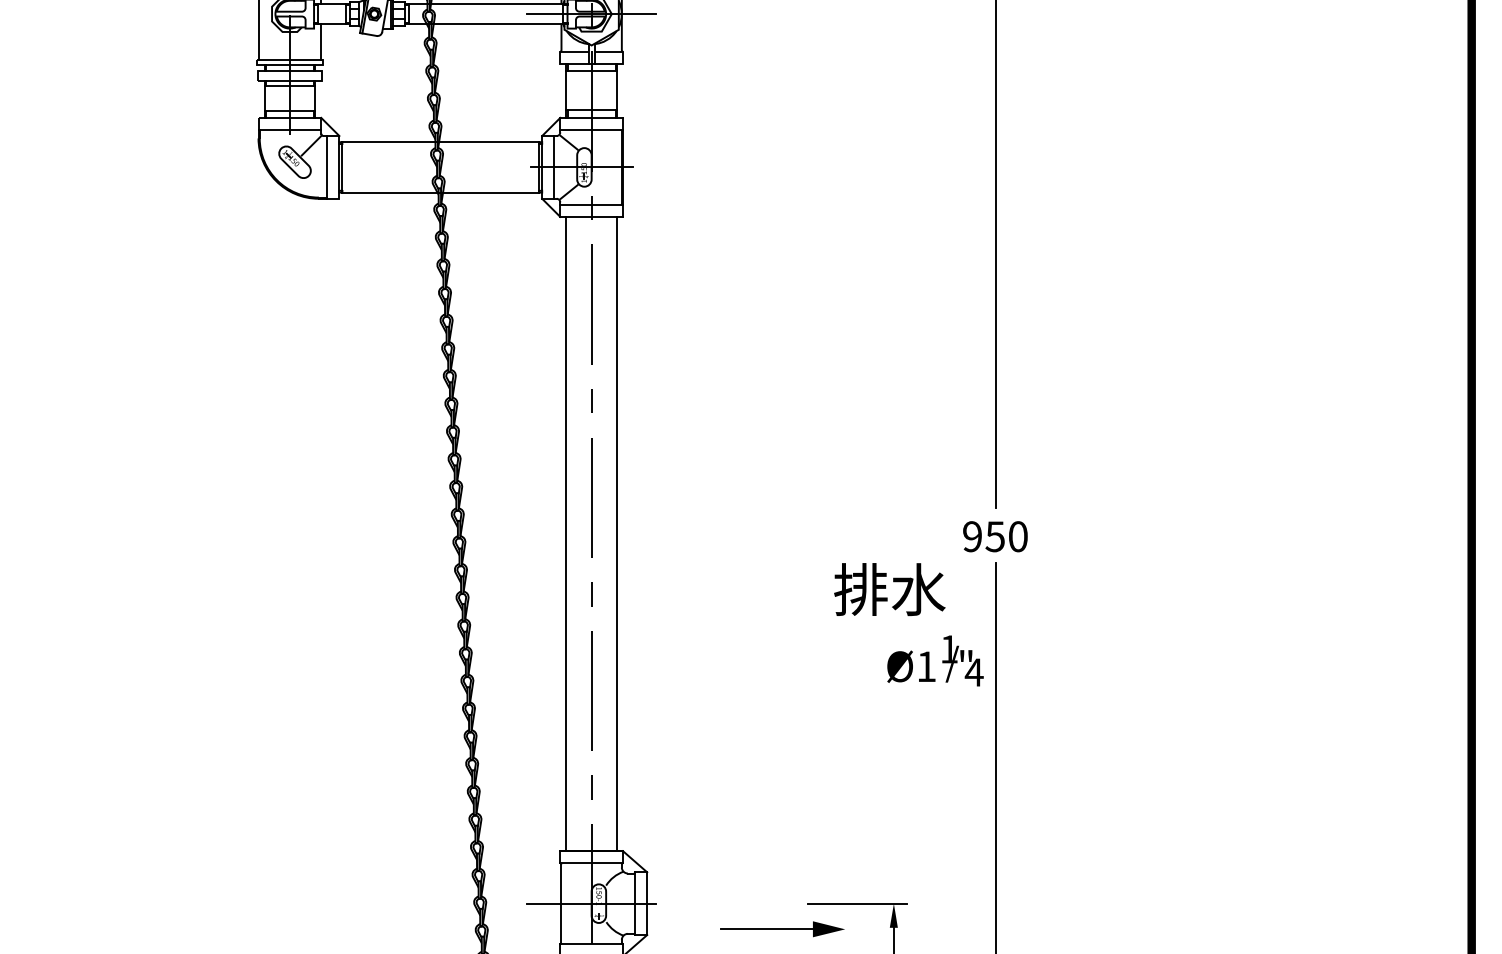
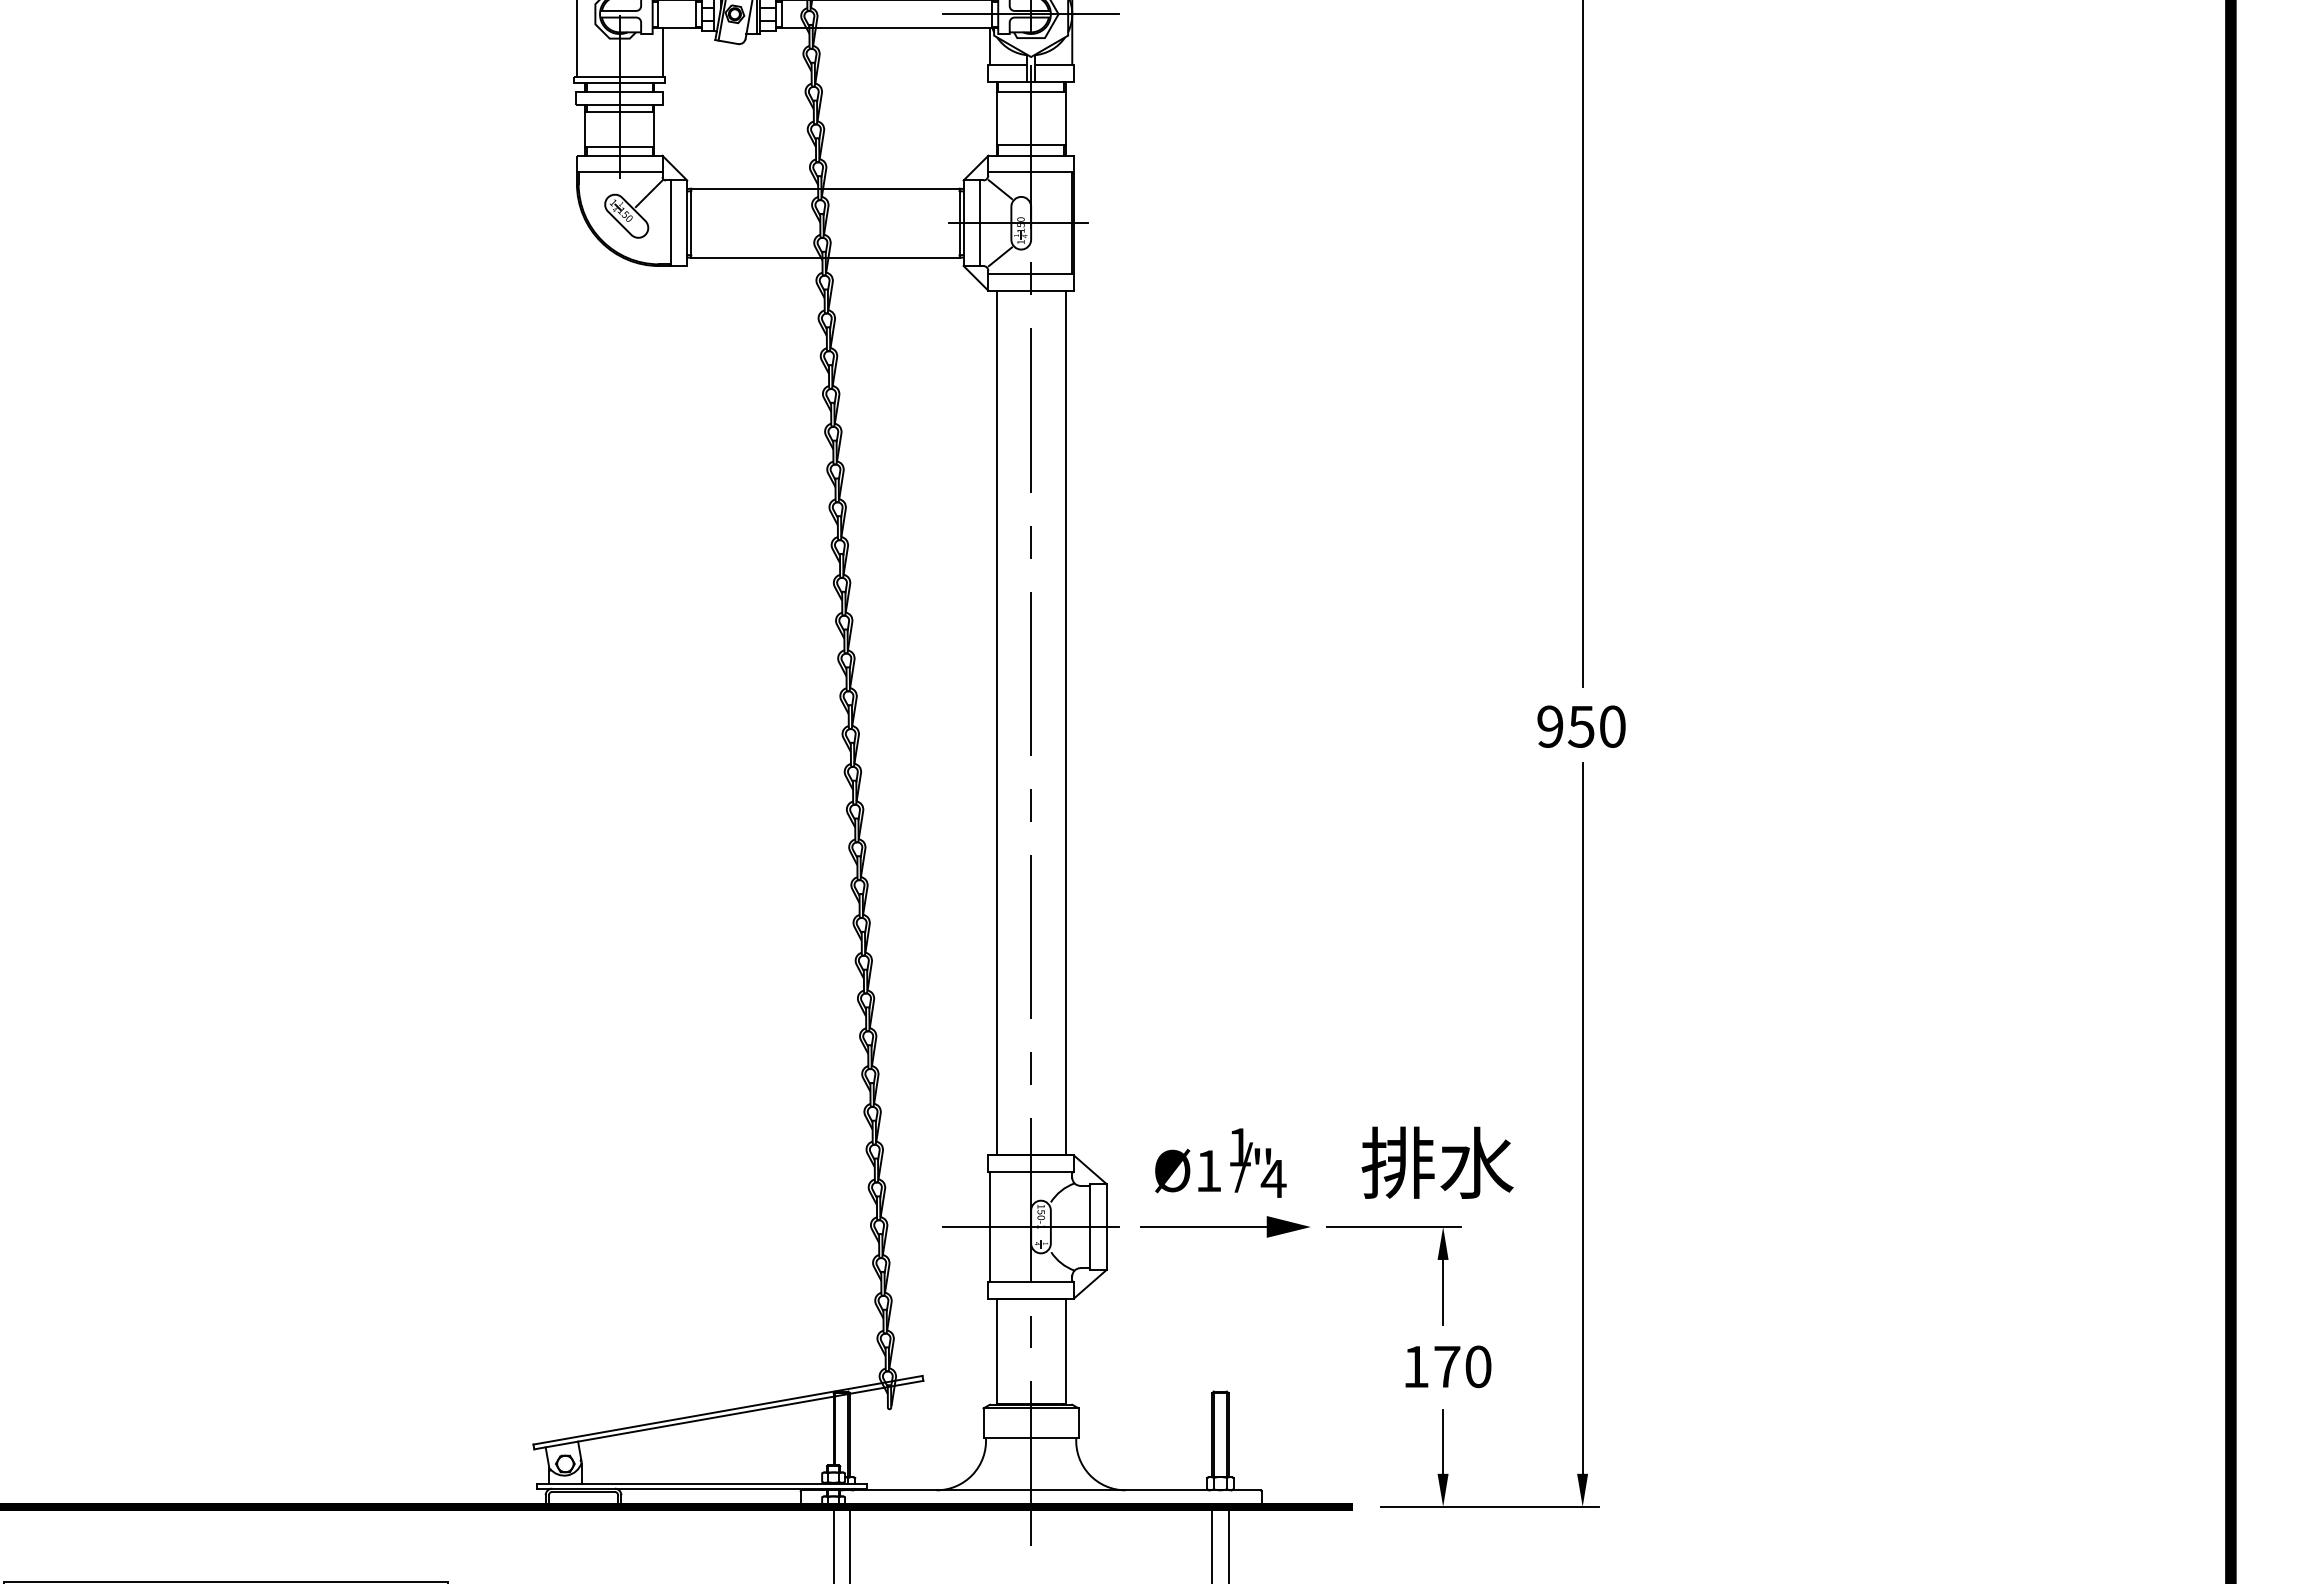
text: (889, 589) -> (1437, 1162), moved
text: (935, 660) -> (1220, 1162), moved
part: (781, 928) -> (1224, 1226), moved

